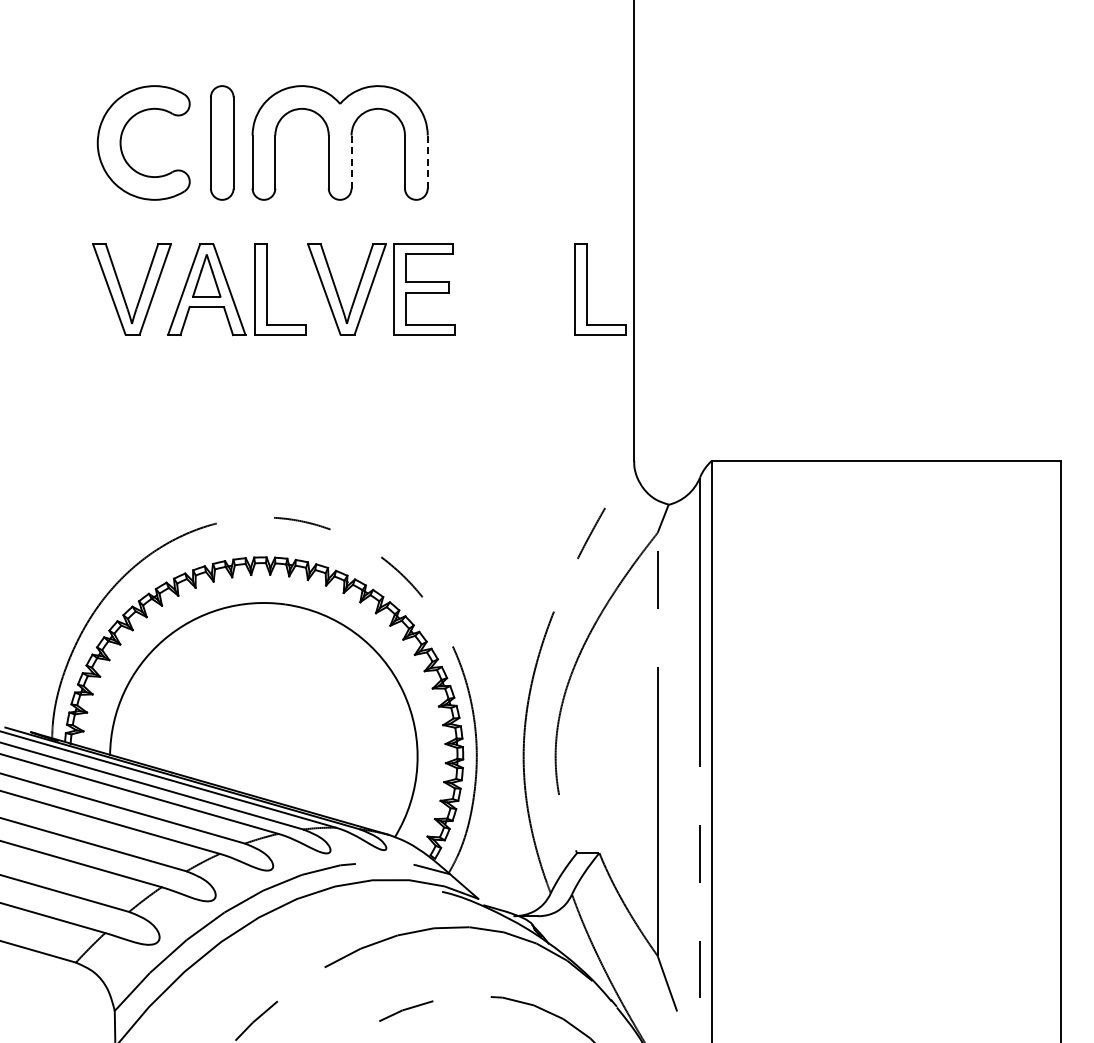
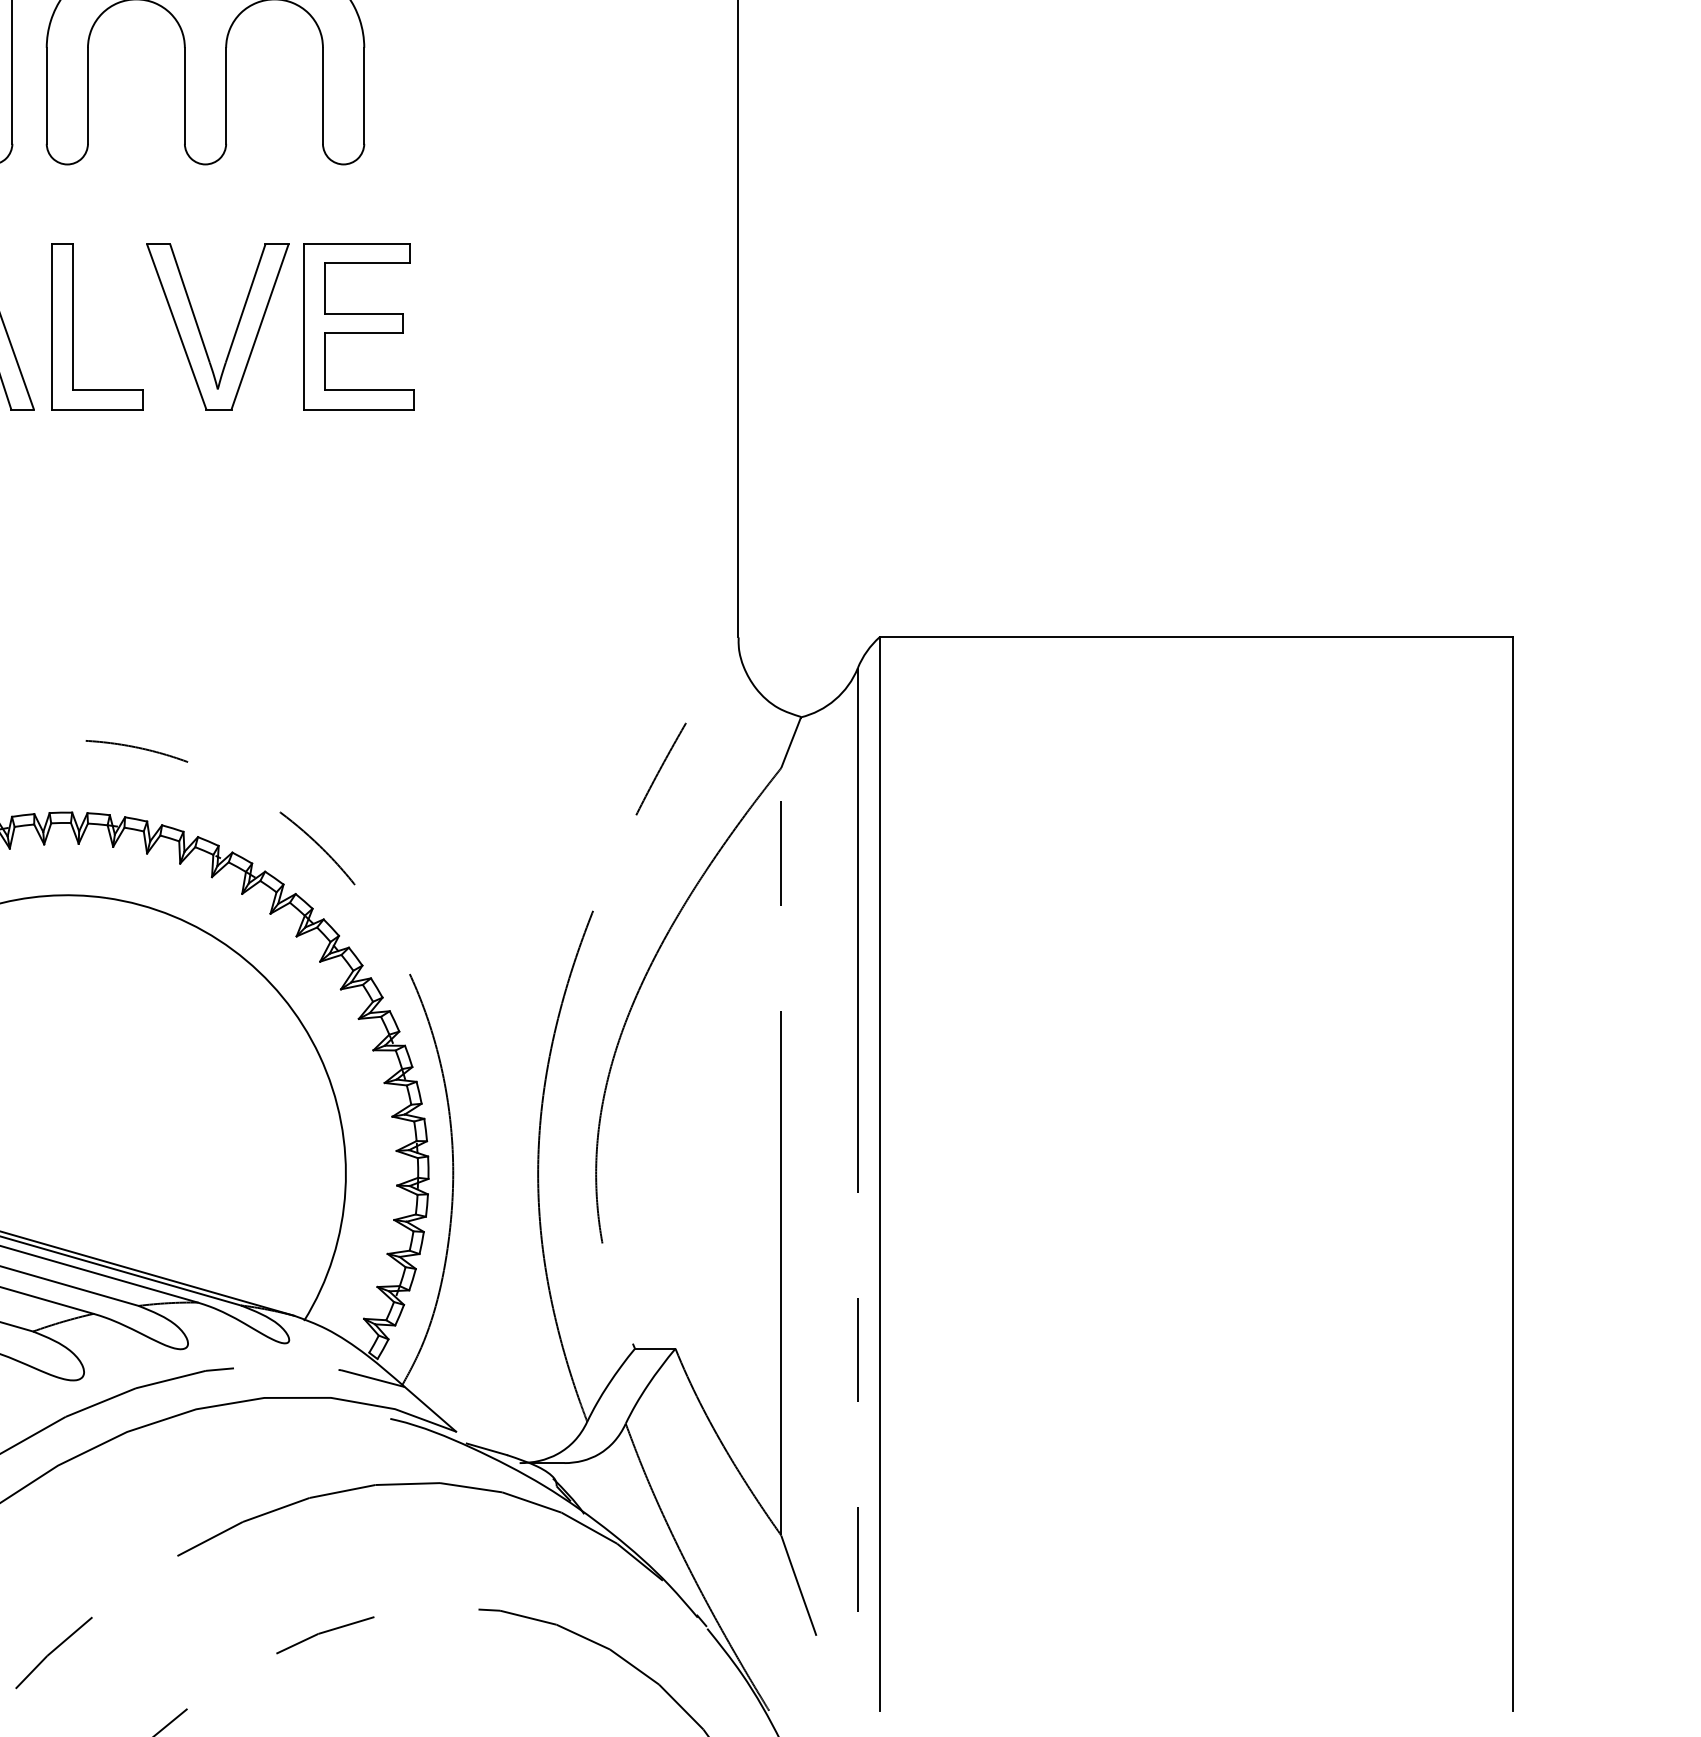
line: (351, 162) -> (226, 96), dashed -> solid
line: (427, 162) -> (363, 96), dashed -> solid
part: (587, 289) -> (653, 326), removed

